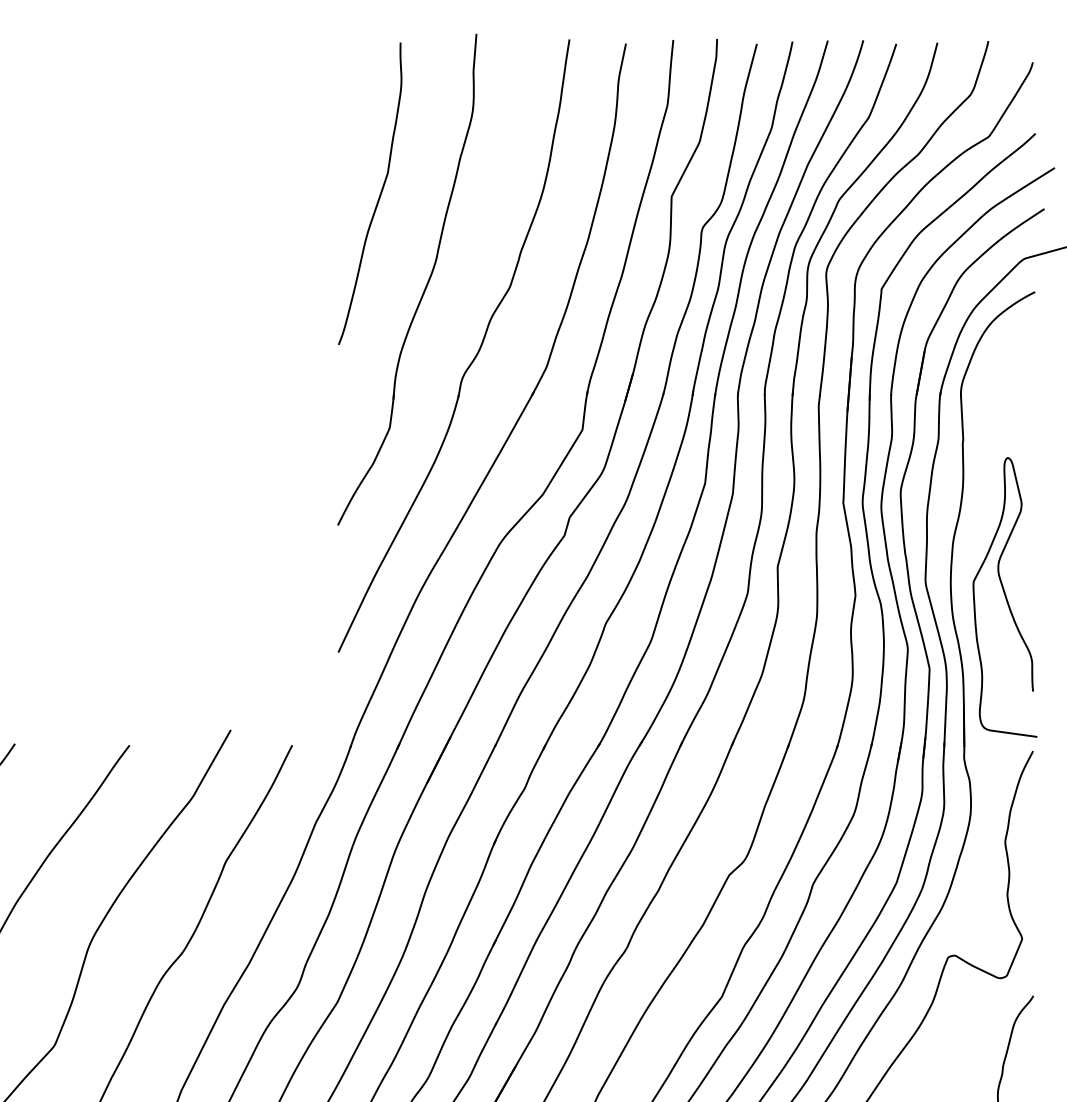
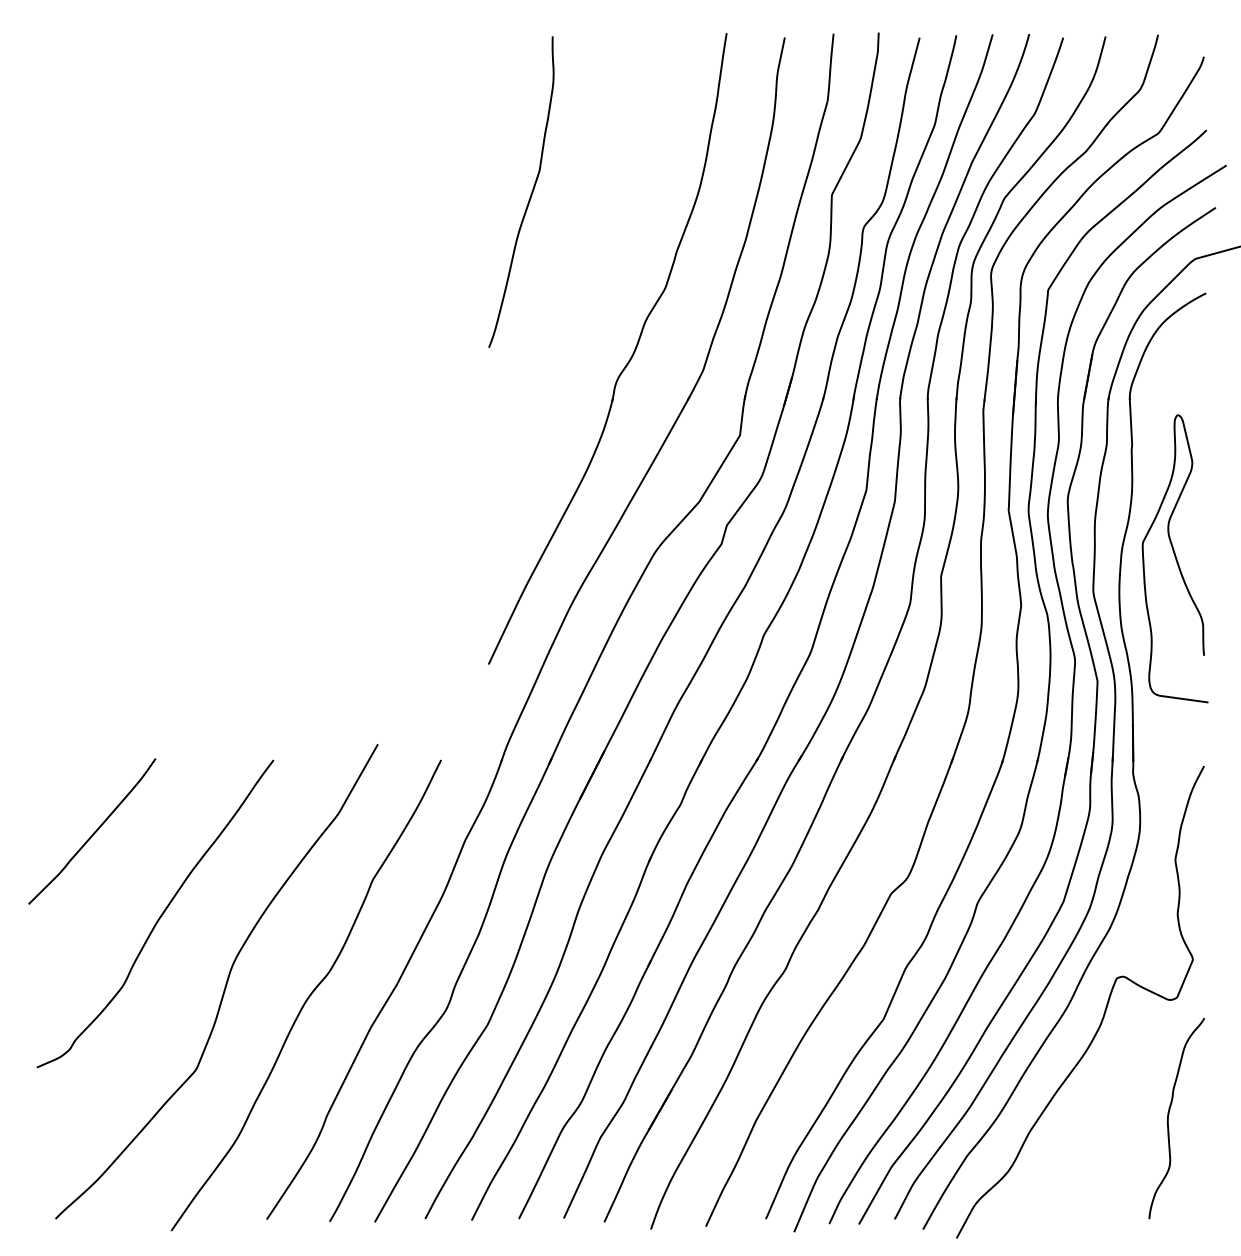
part: (425, 285) -> (578, 286), removed
curve: (1004, 596) -> (1174, 557), moved

